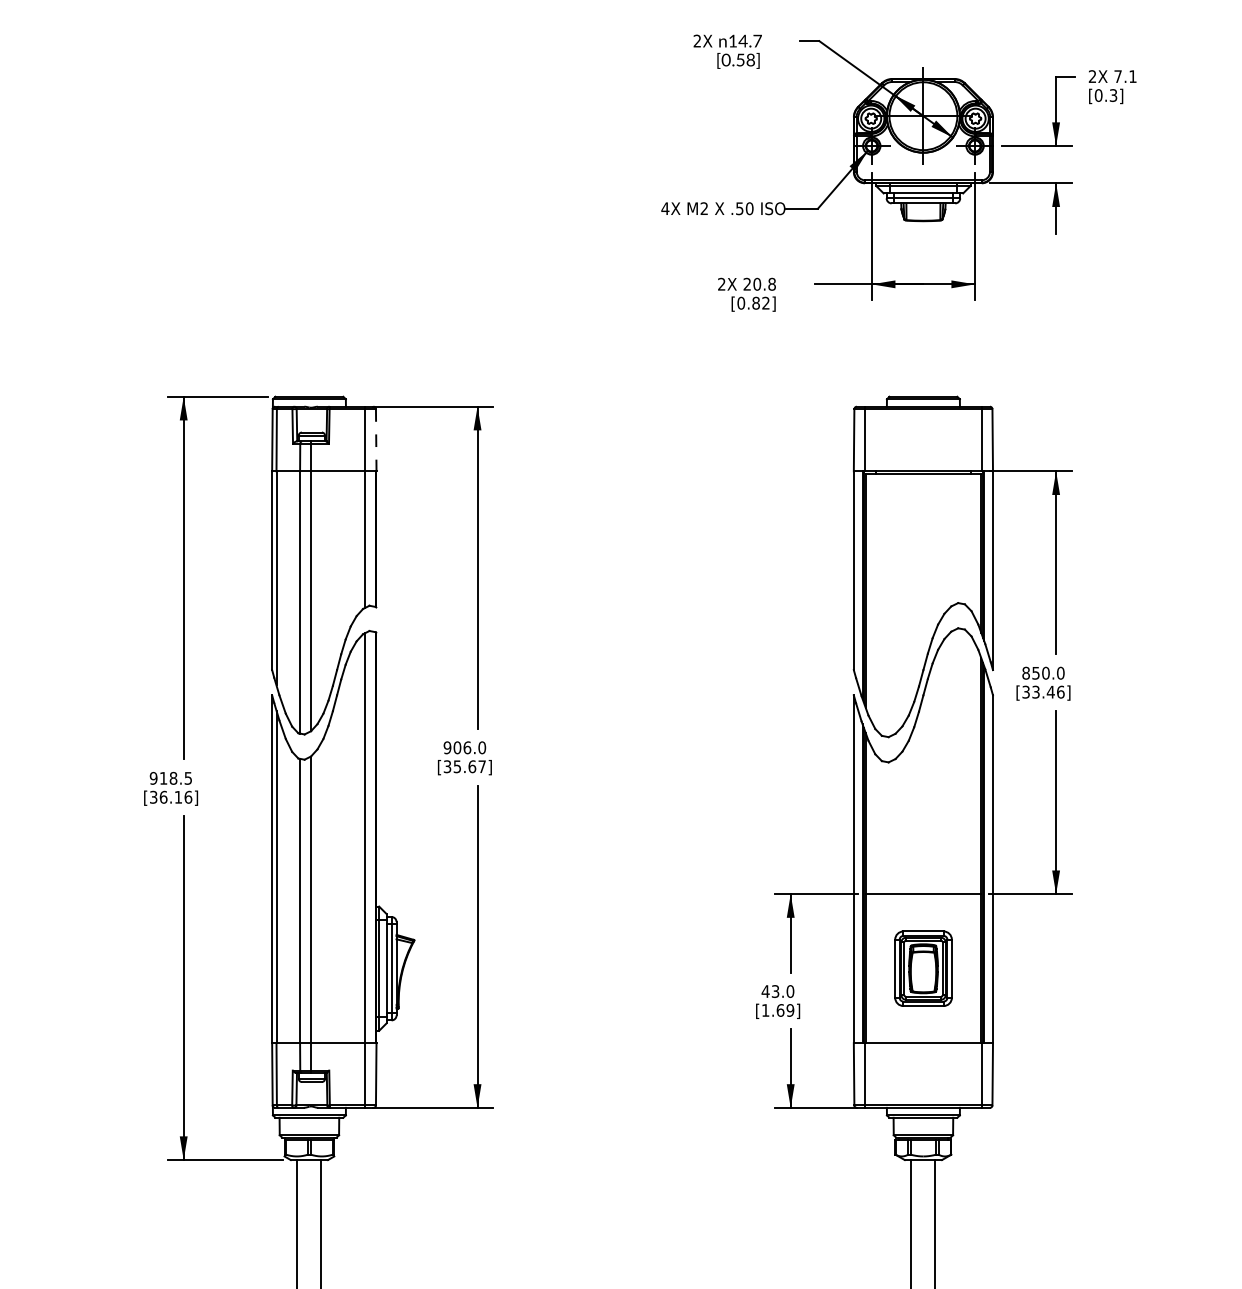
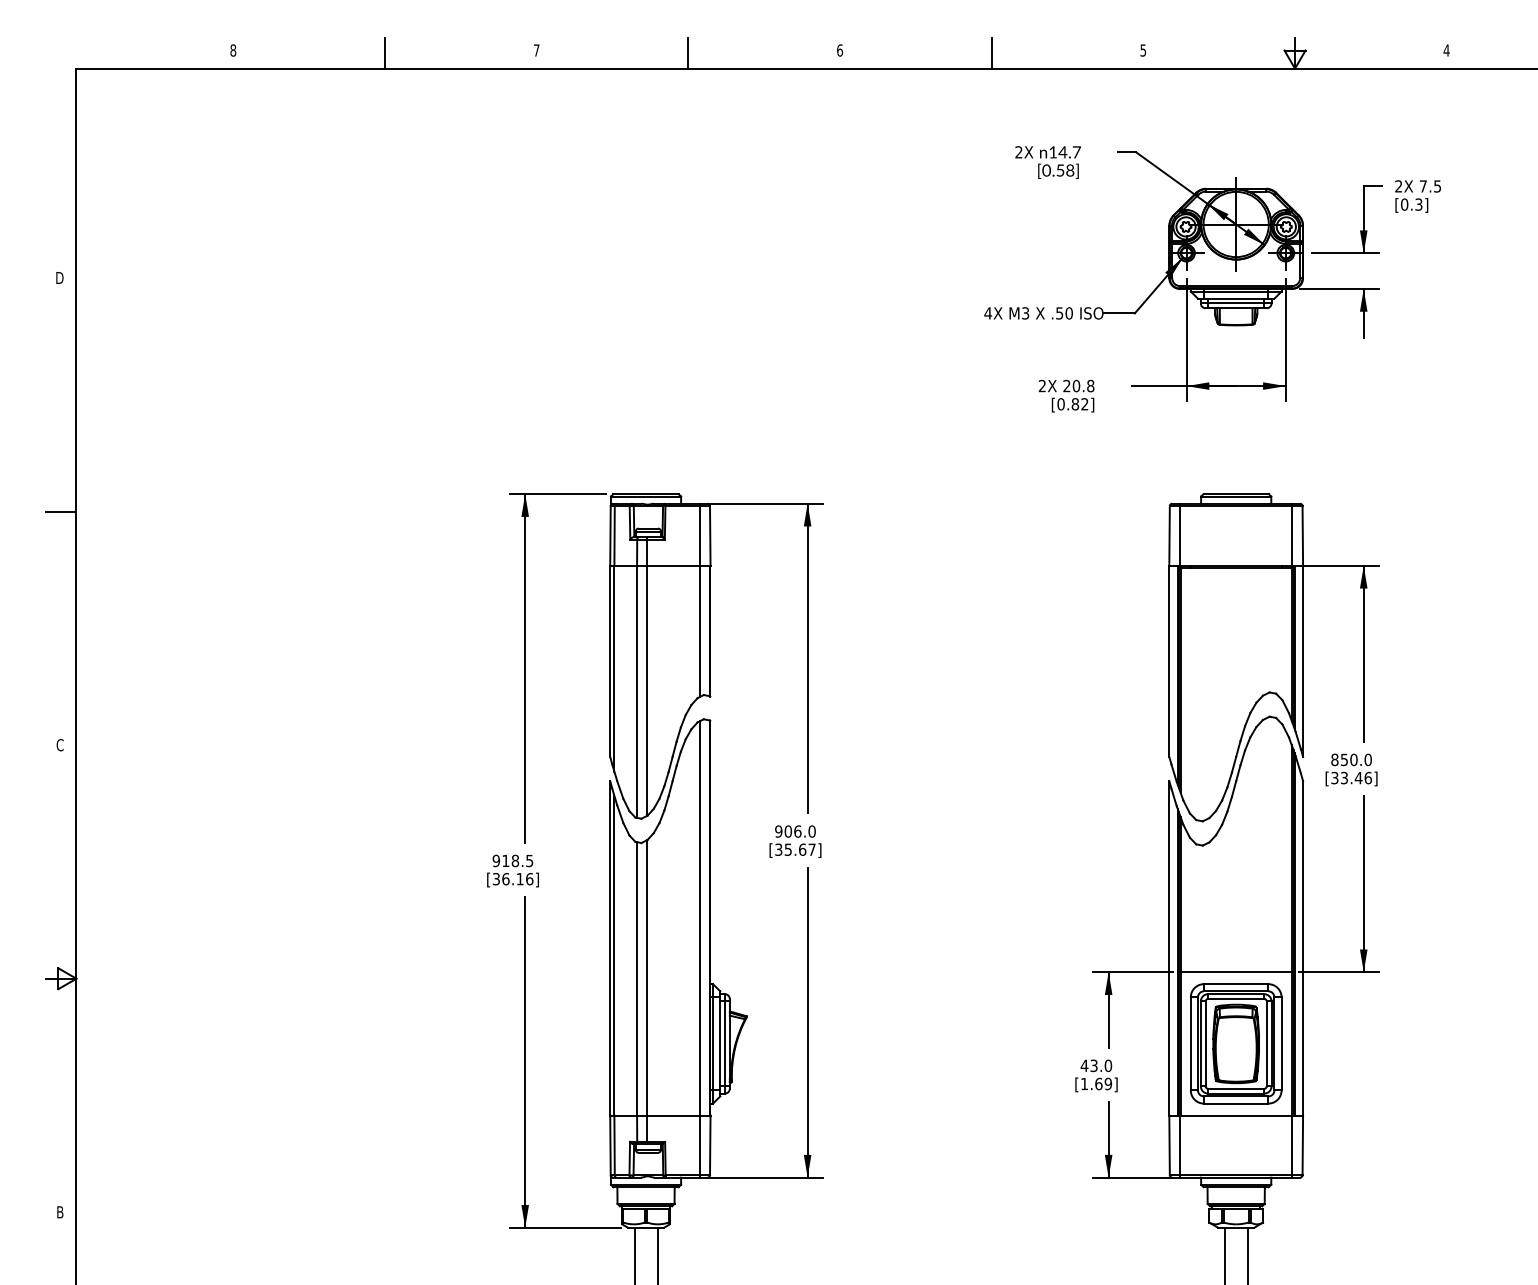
text: (1132, 76) -> (1437, 186), 7.1 -> 7.5
text: (704, 208) -> (1025, 313), M2 -> M3
line: (376, 439) -> (710, 535), dashed -> solid
part: (923, 968) -> (1236, 1043), size x1.67

